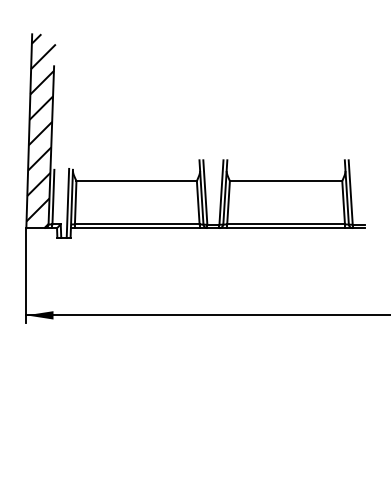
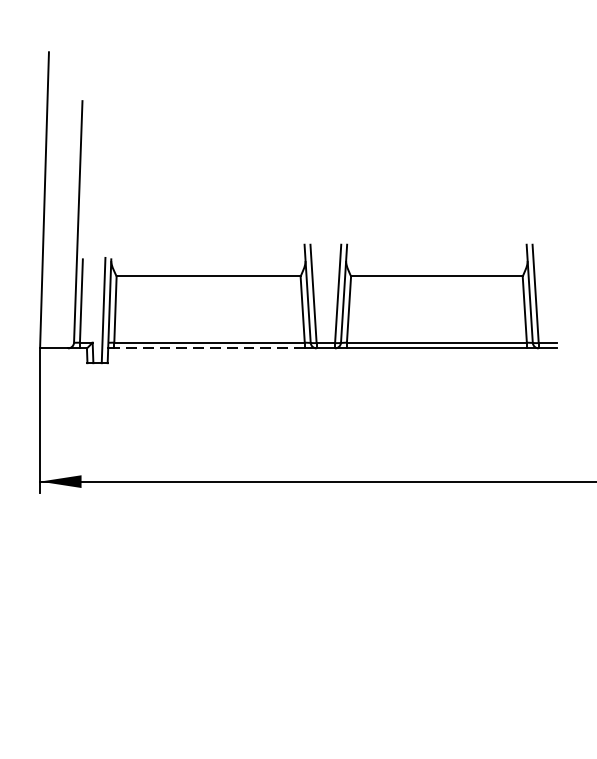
hatch: (40, 131) -> (61, 200), removed
line: (136, 228) -> (208, 348), solid -> dashed

